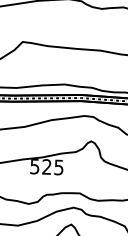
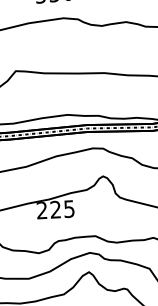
text: (34, 166) -> (41, 210), 525 -> 225

